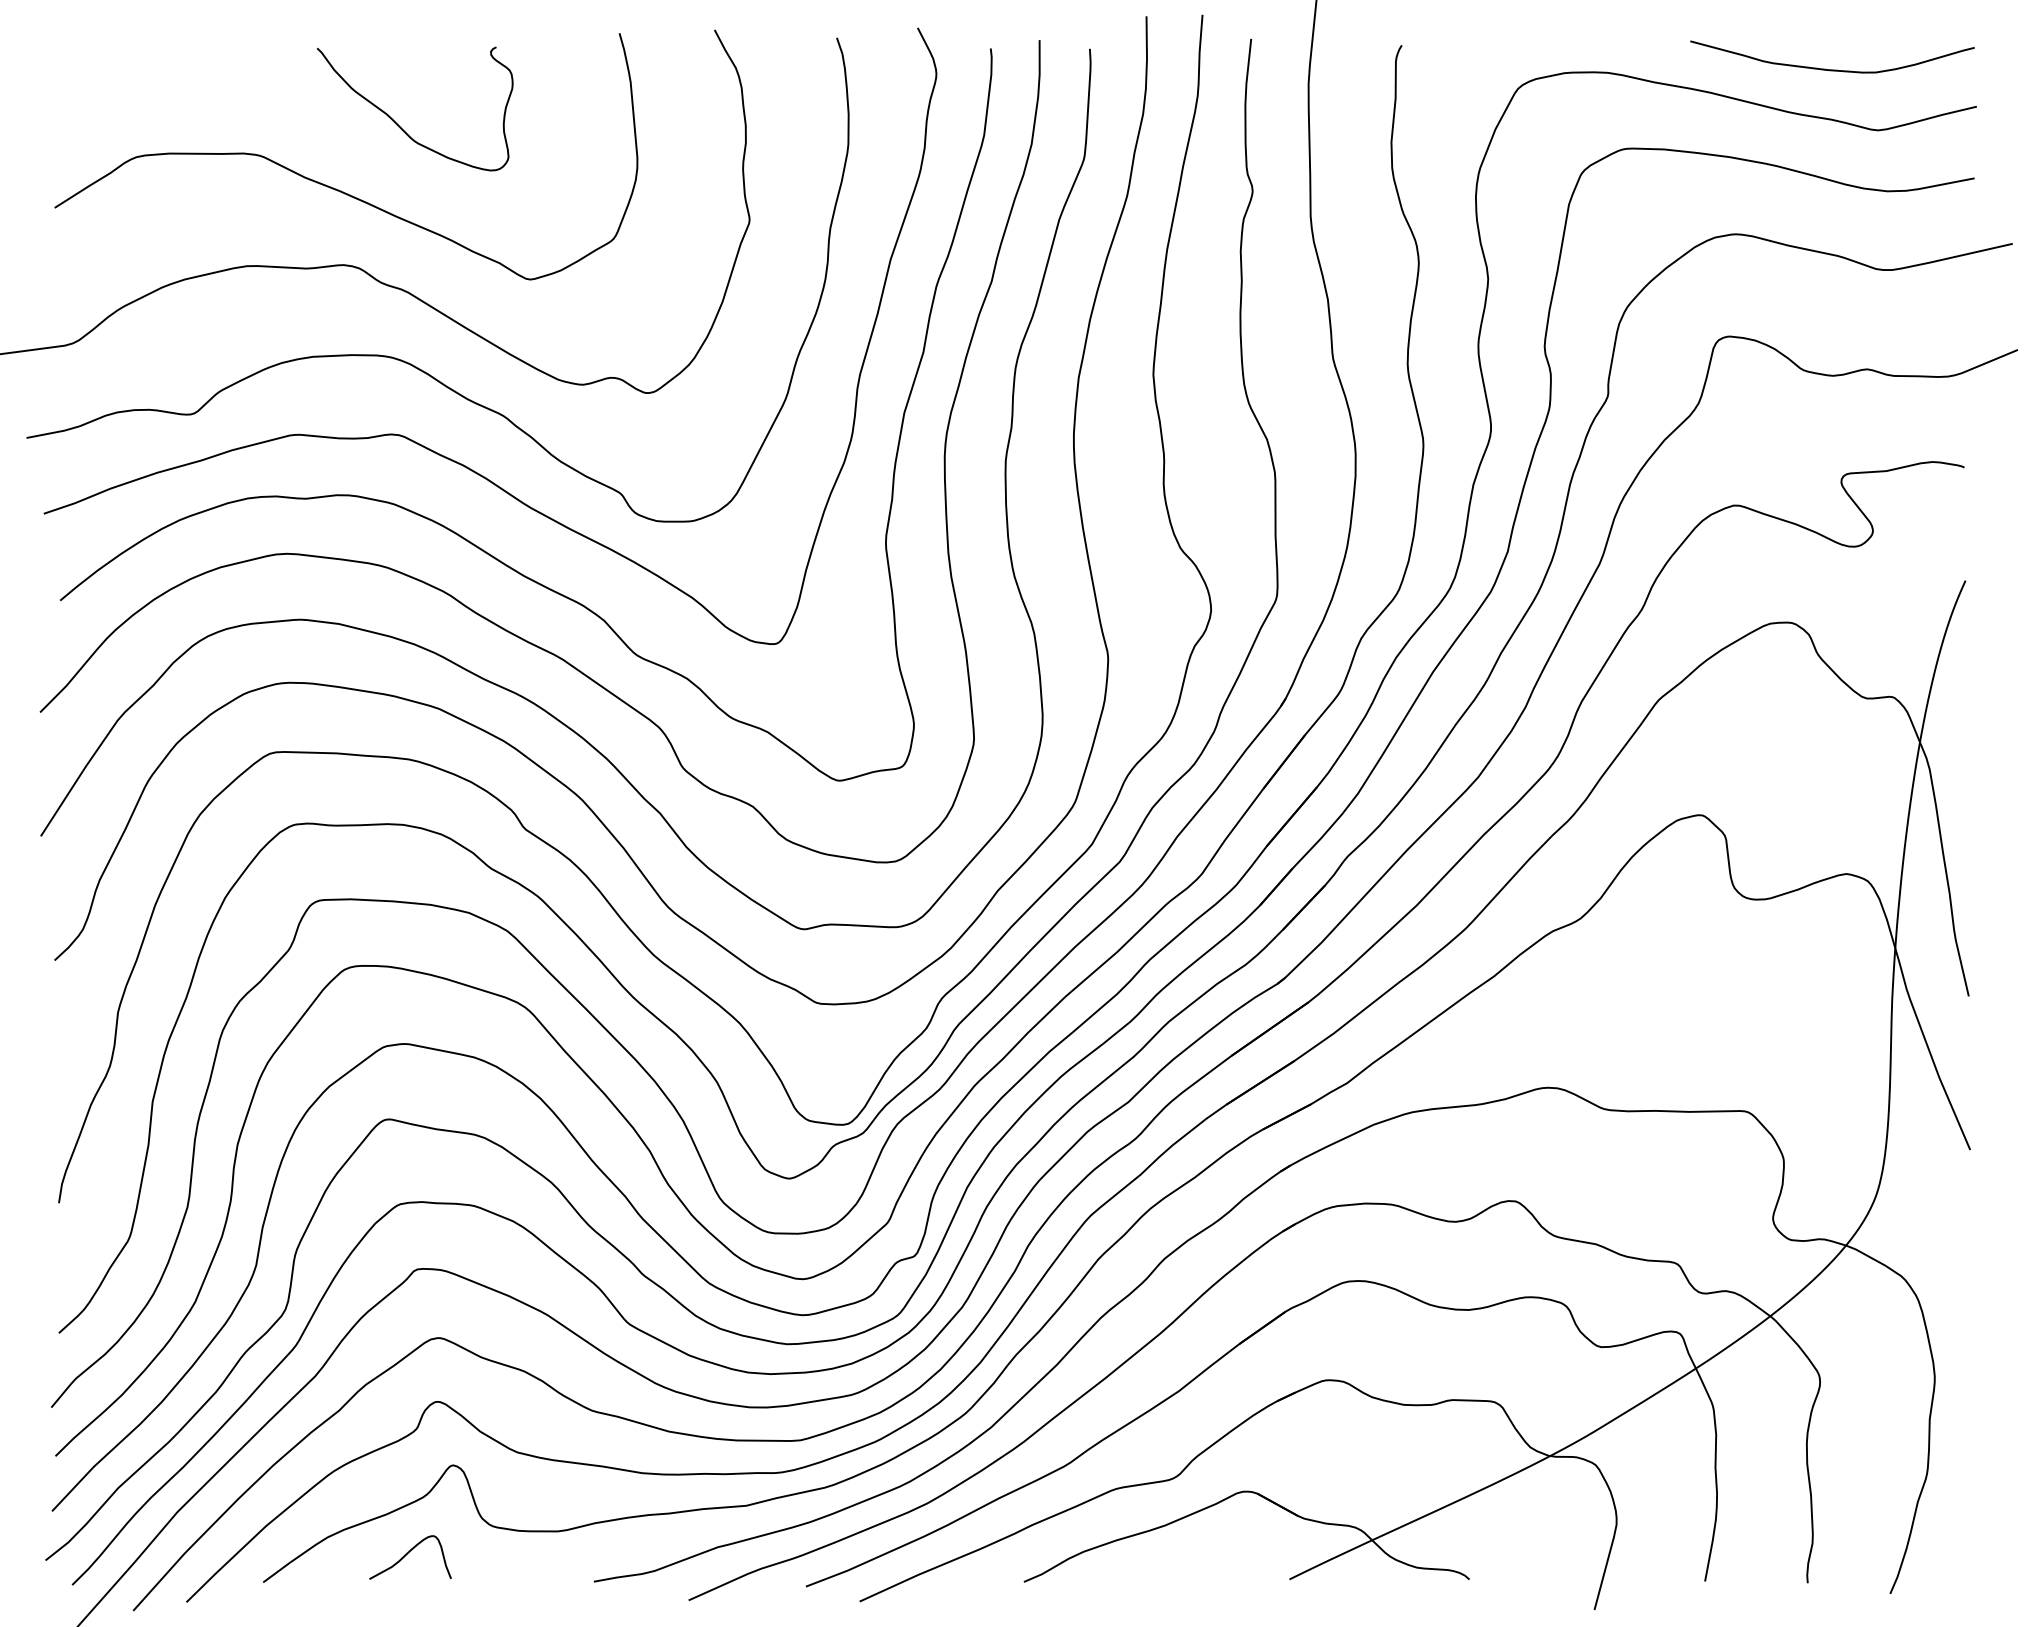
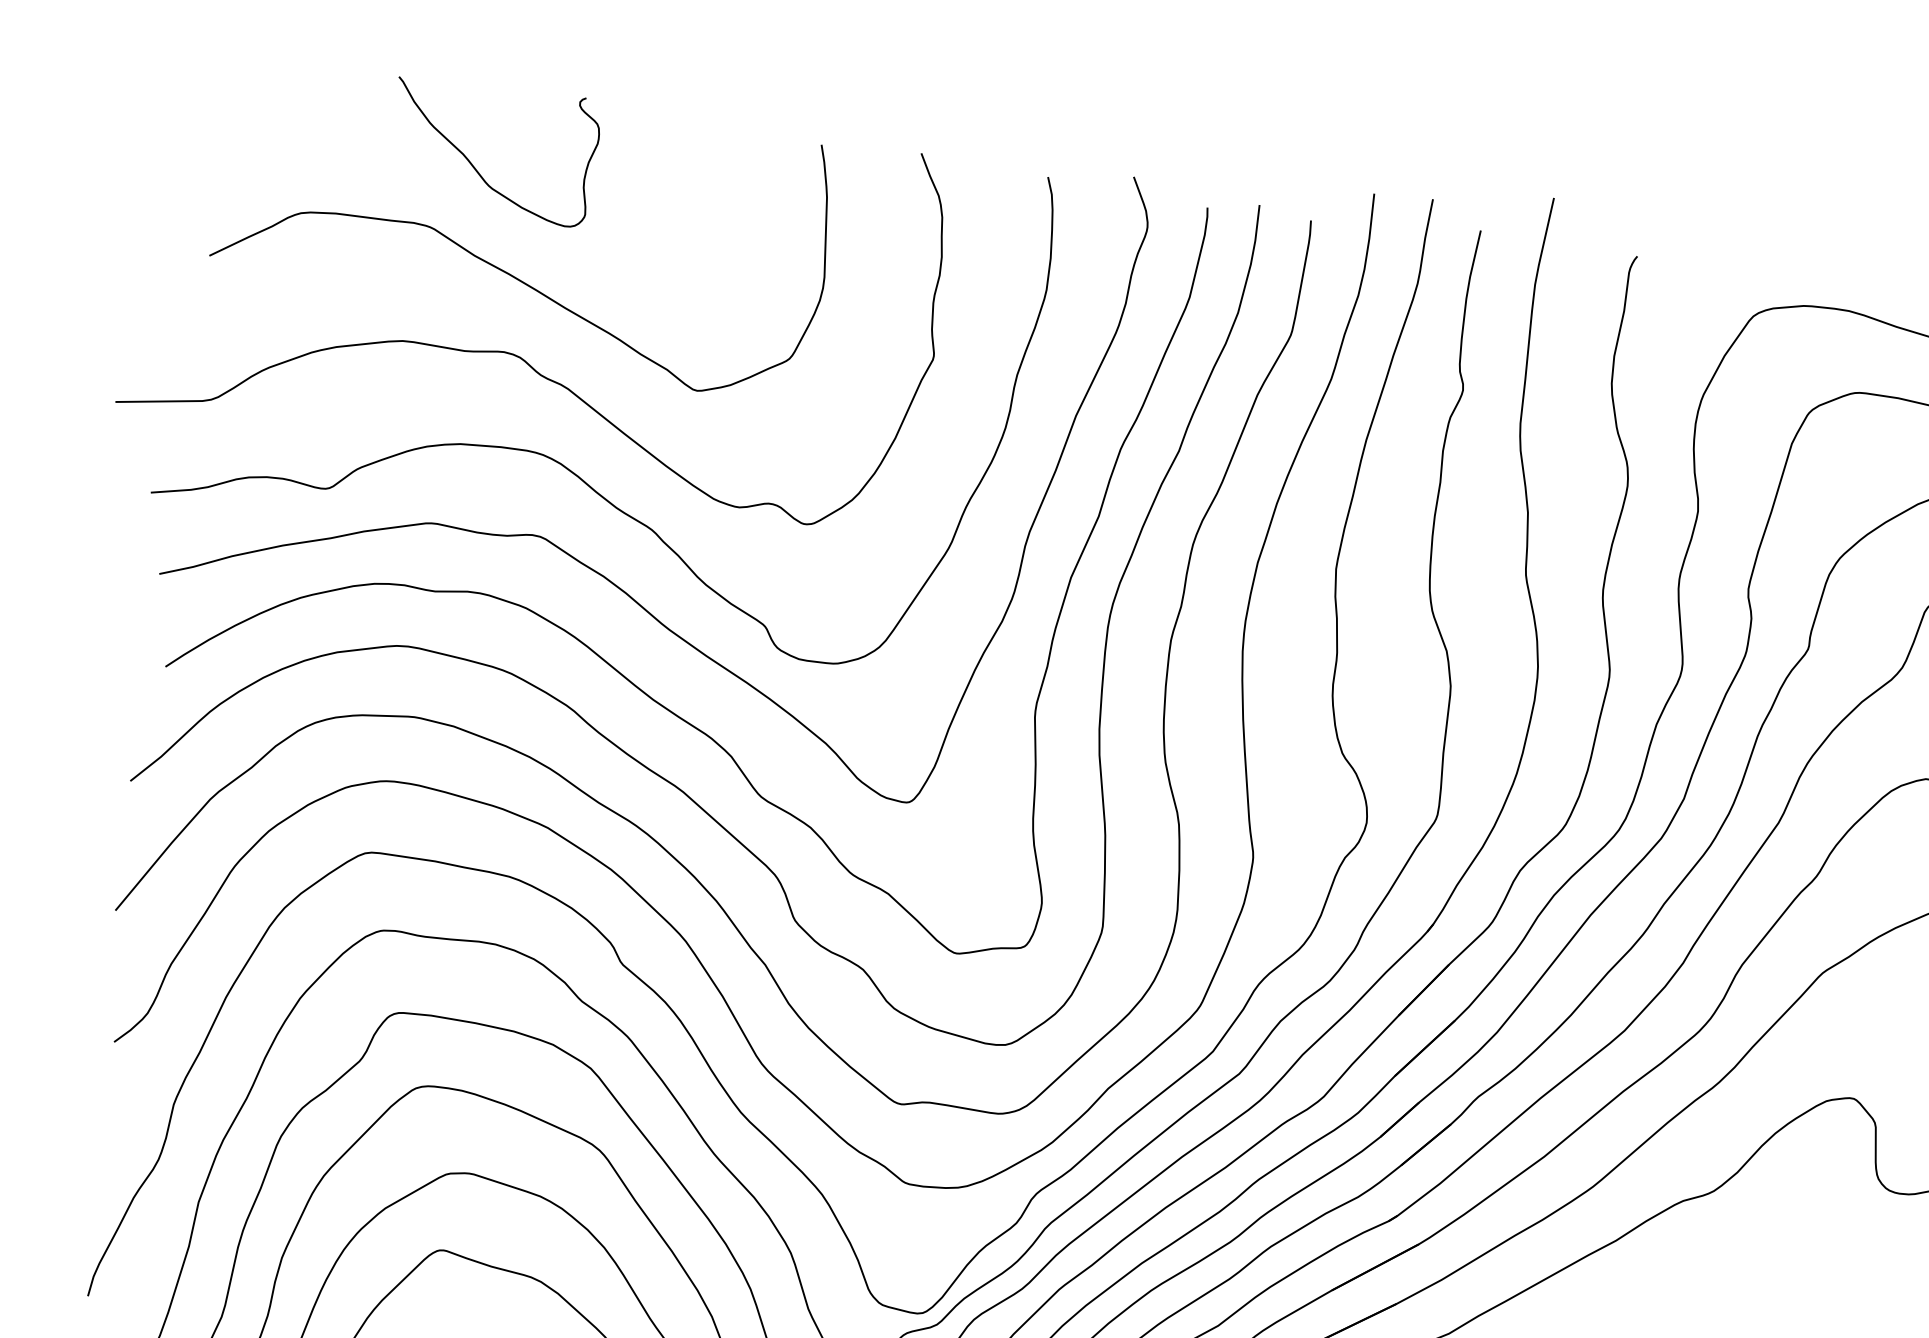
curve: (398, 124) -> (474, 166), moved

